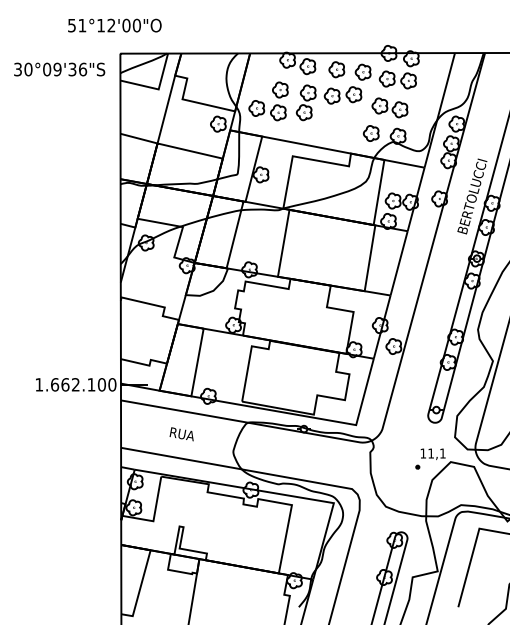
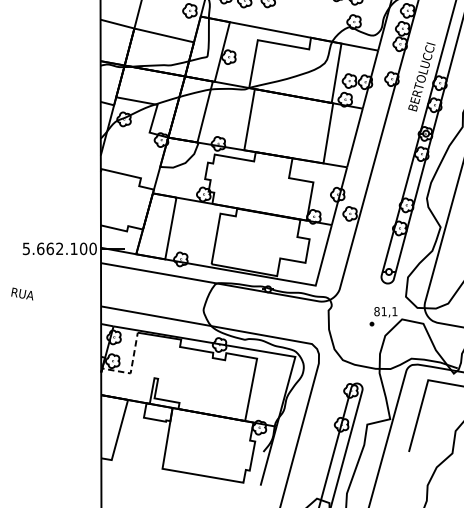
part: (370, 133) -> (328, 19), removed
text: (39, 384) -> (26, 248), 1.662.100 -> 5.662.100
text: (181, 434) -> (22, 294), moved
text: (423, 453) -> (377, 311), 11,1 -> 81,1
line: (154, 517) -> (131, 370), solid -> dashed

